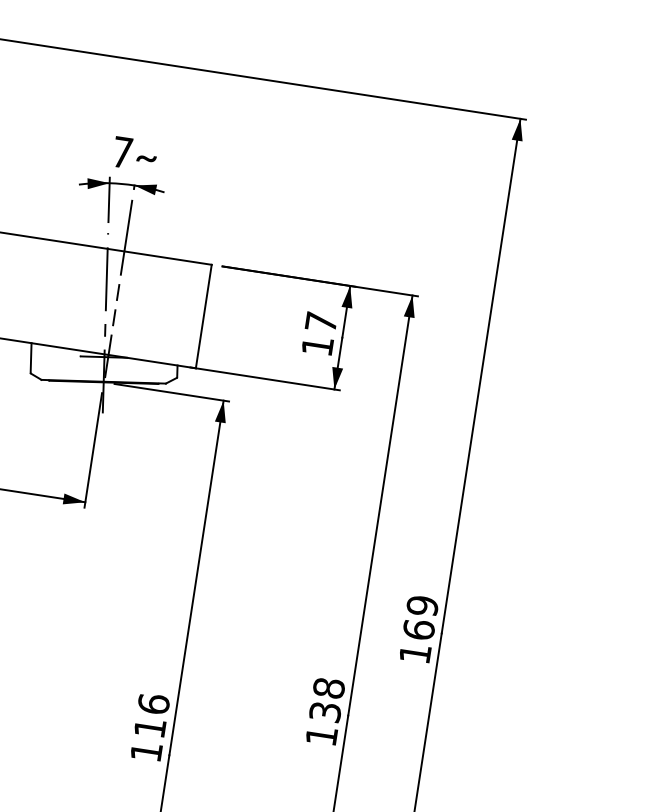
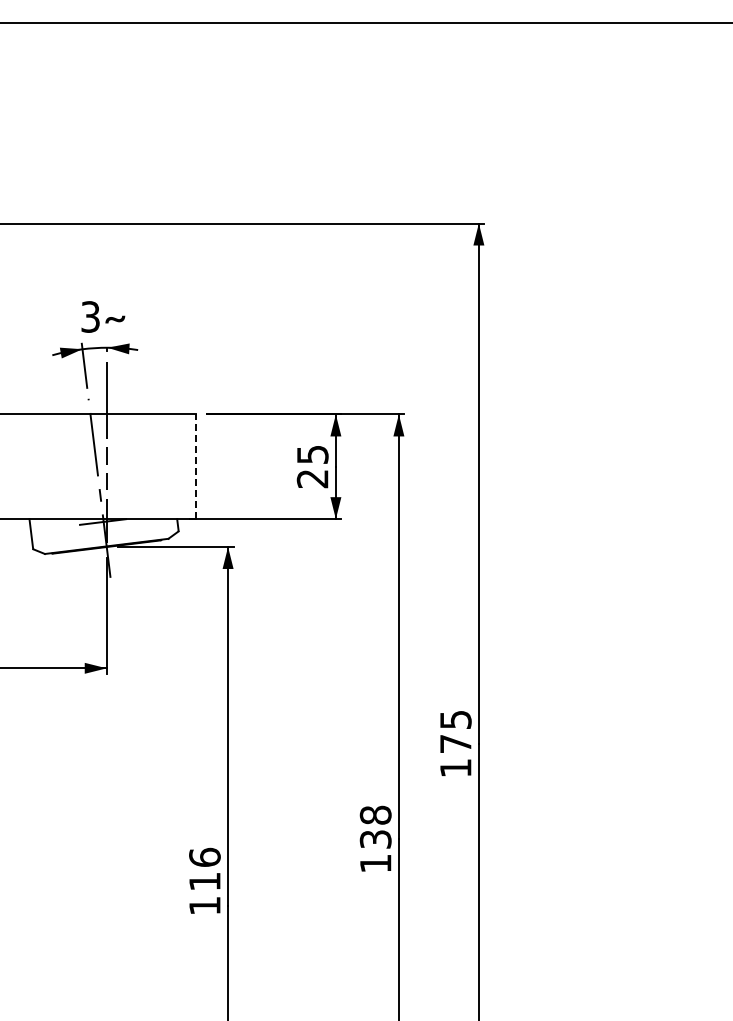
text: (122, 152) -> (90, 316), 7 -> 3
line: (203, 316) -> (195, 466), solid -> dashed
text: (319, 333) -> (312, 466), 17 -> 25
text: (420, 617) -> (455, 731), 169 -> 175

